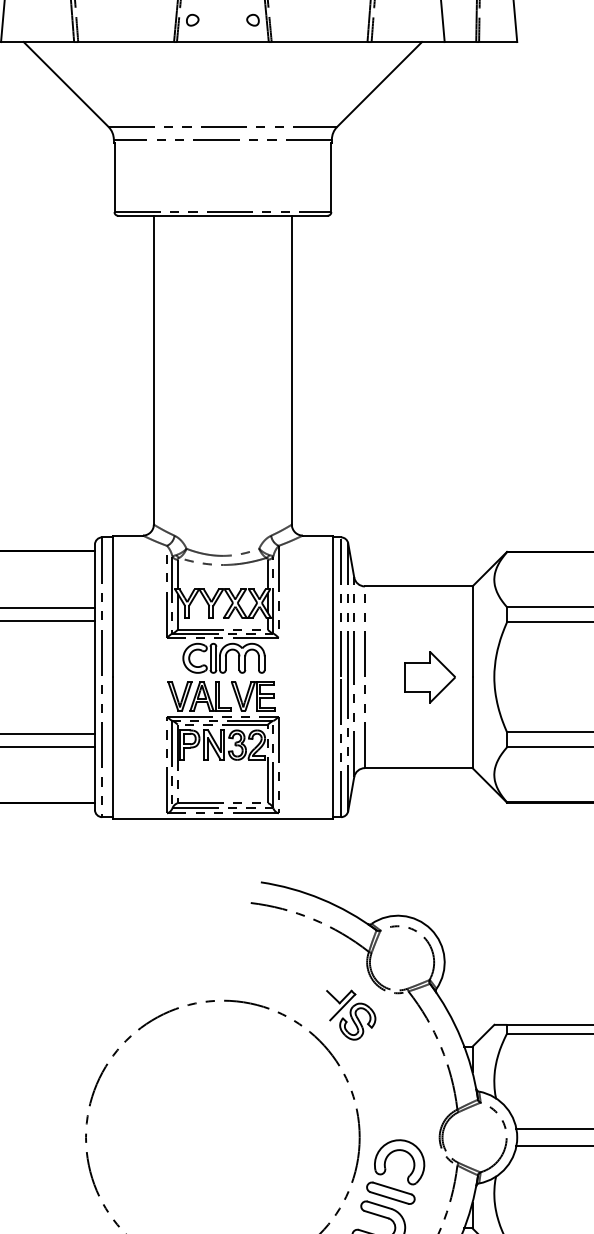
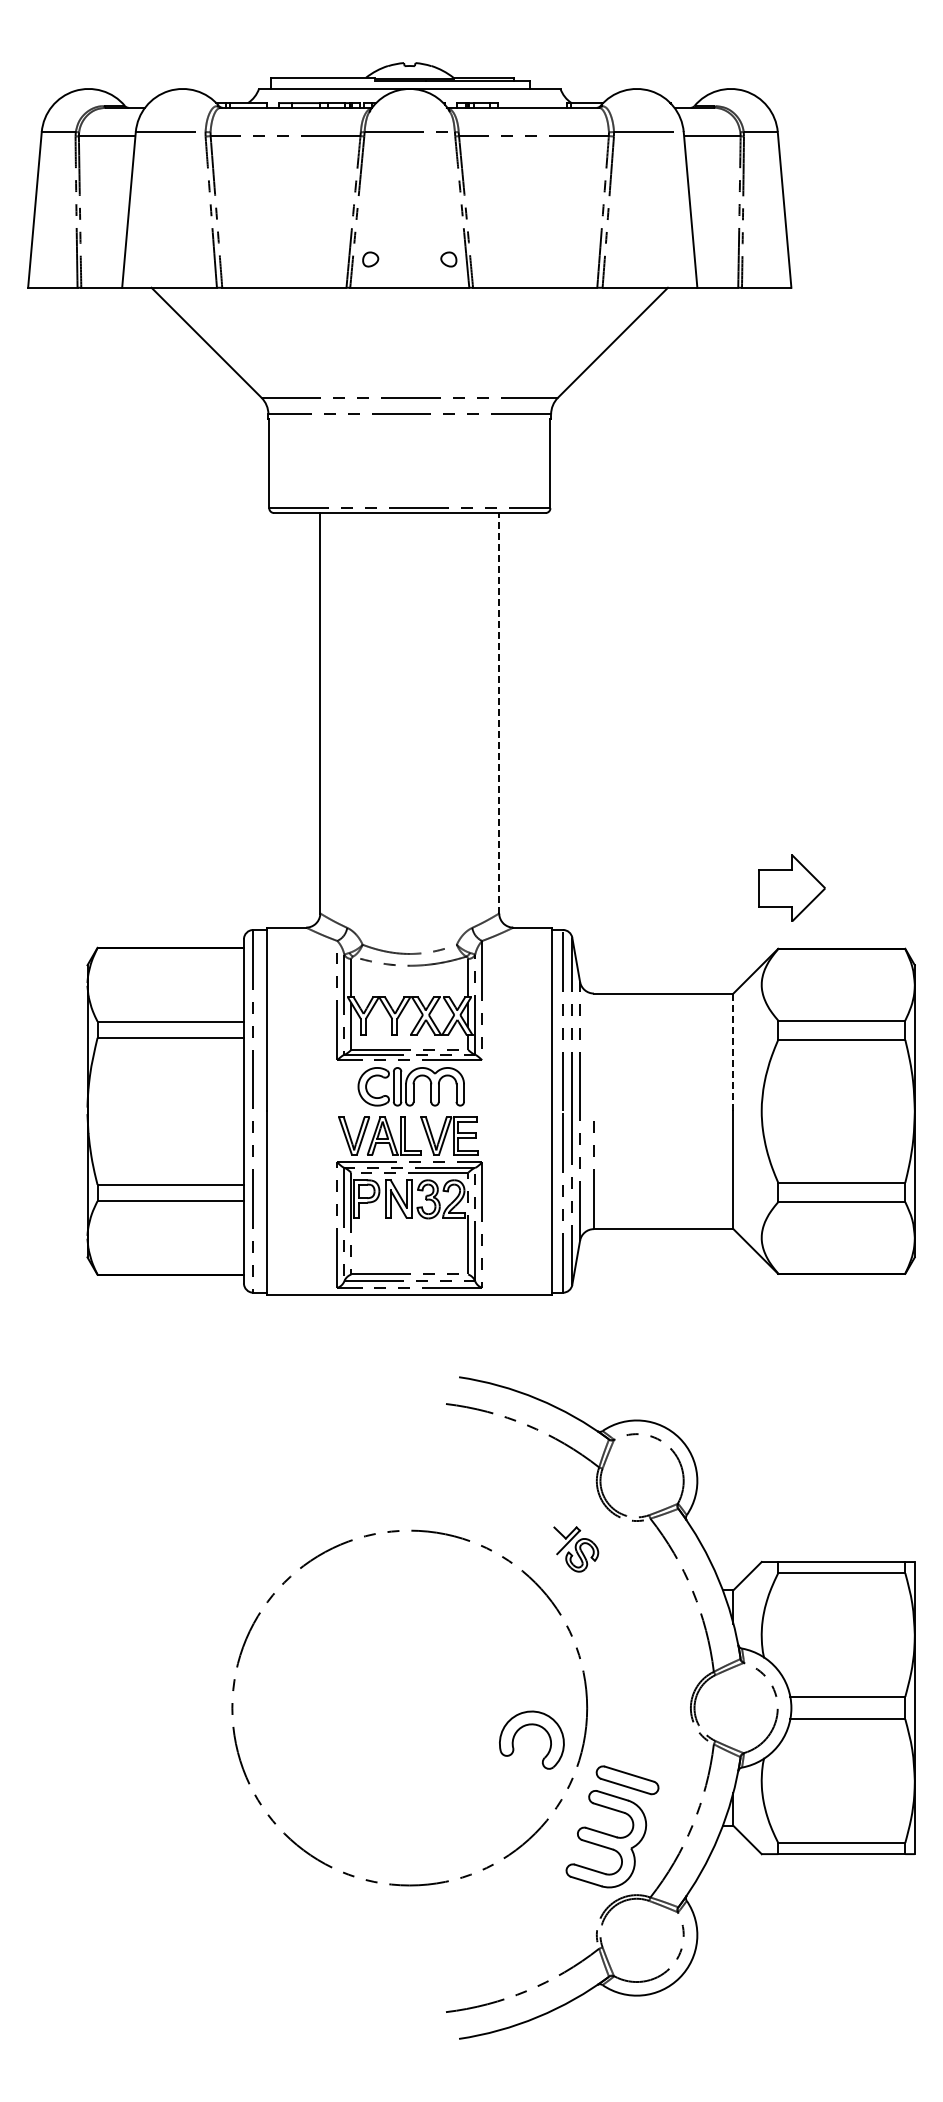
line: (292, 369) -> (499, 712), solid -> dashed
line: (472, 631) -> (733, 1052), solid -> dashed
line: (364, 635) -> (593, 1057), removed
part: (429, 676) -> (791, 887), moved
part: (351, 1015) -> (576, 1549), size x0.7
part: (395, 1151) -> (526, 1726), moved

